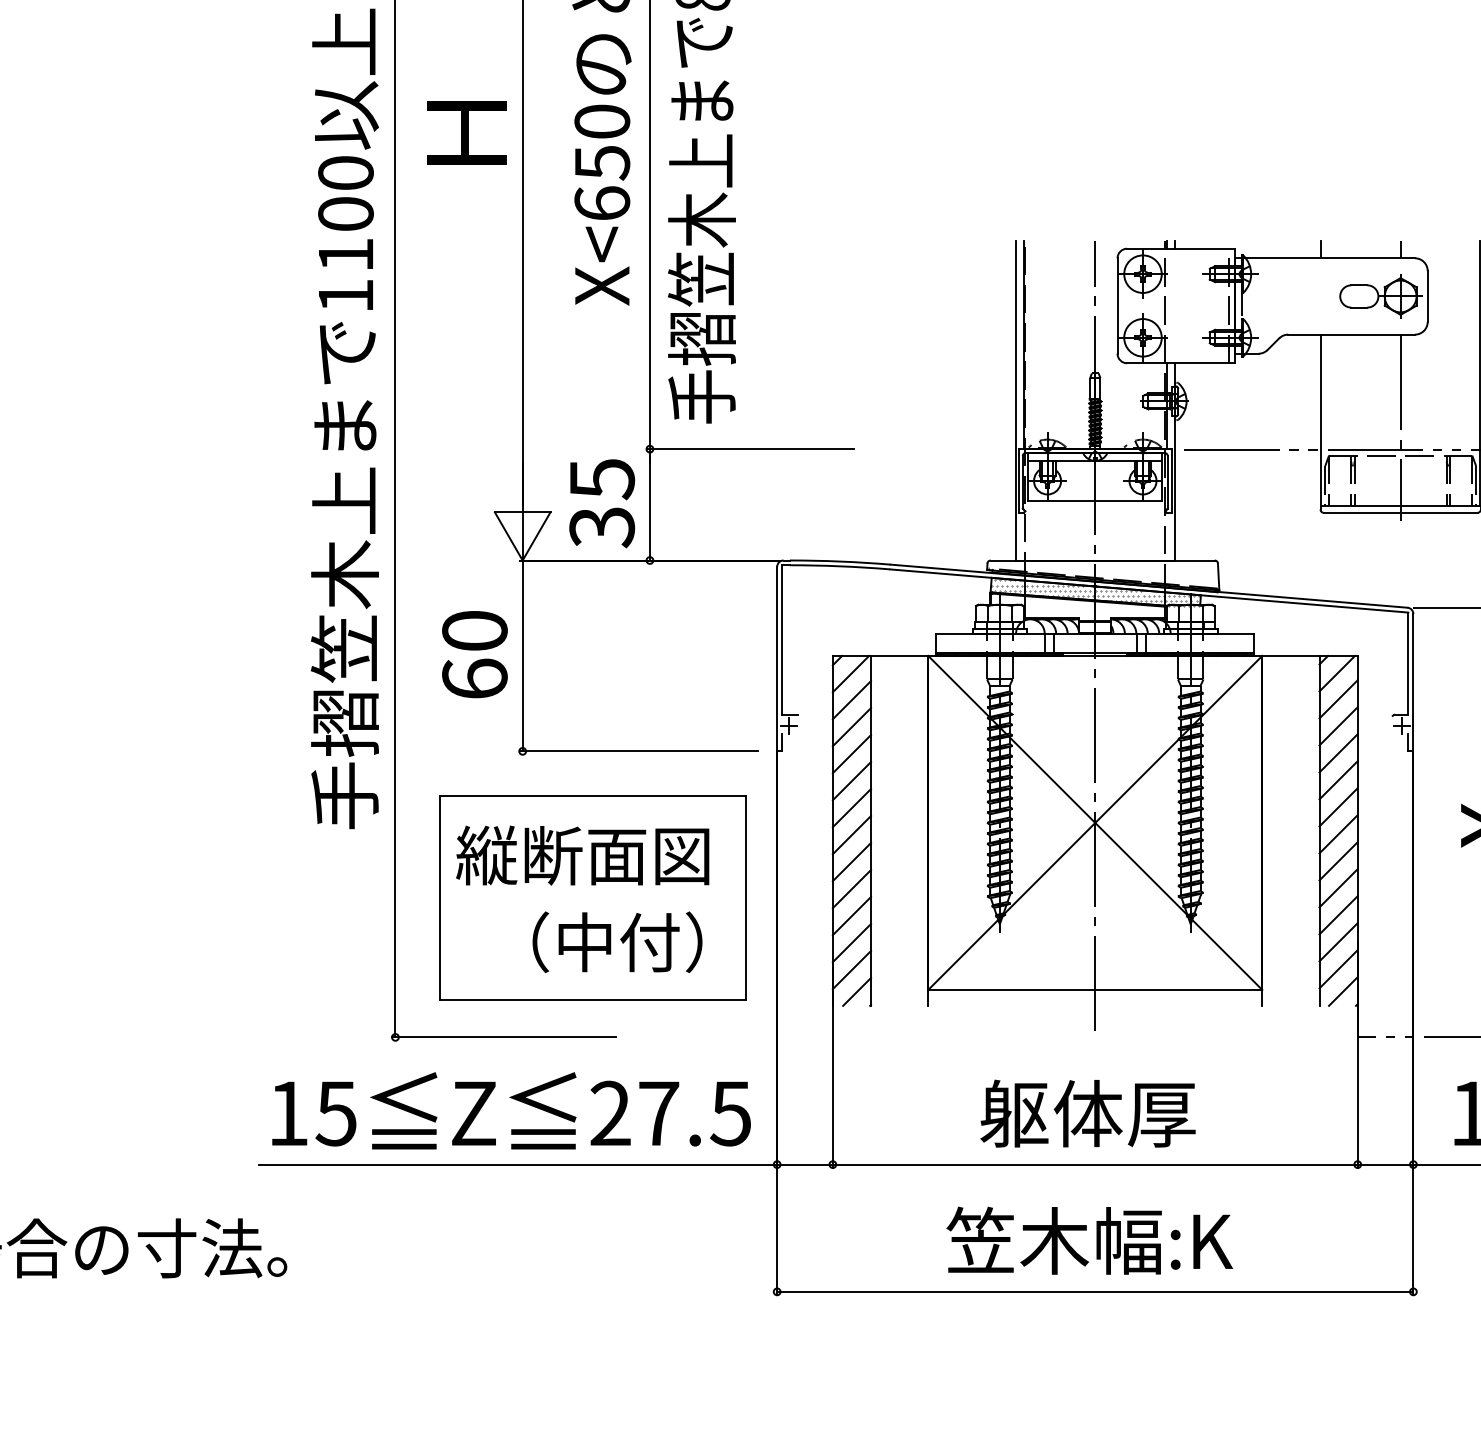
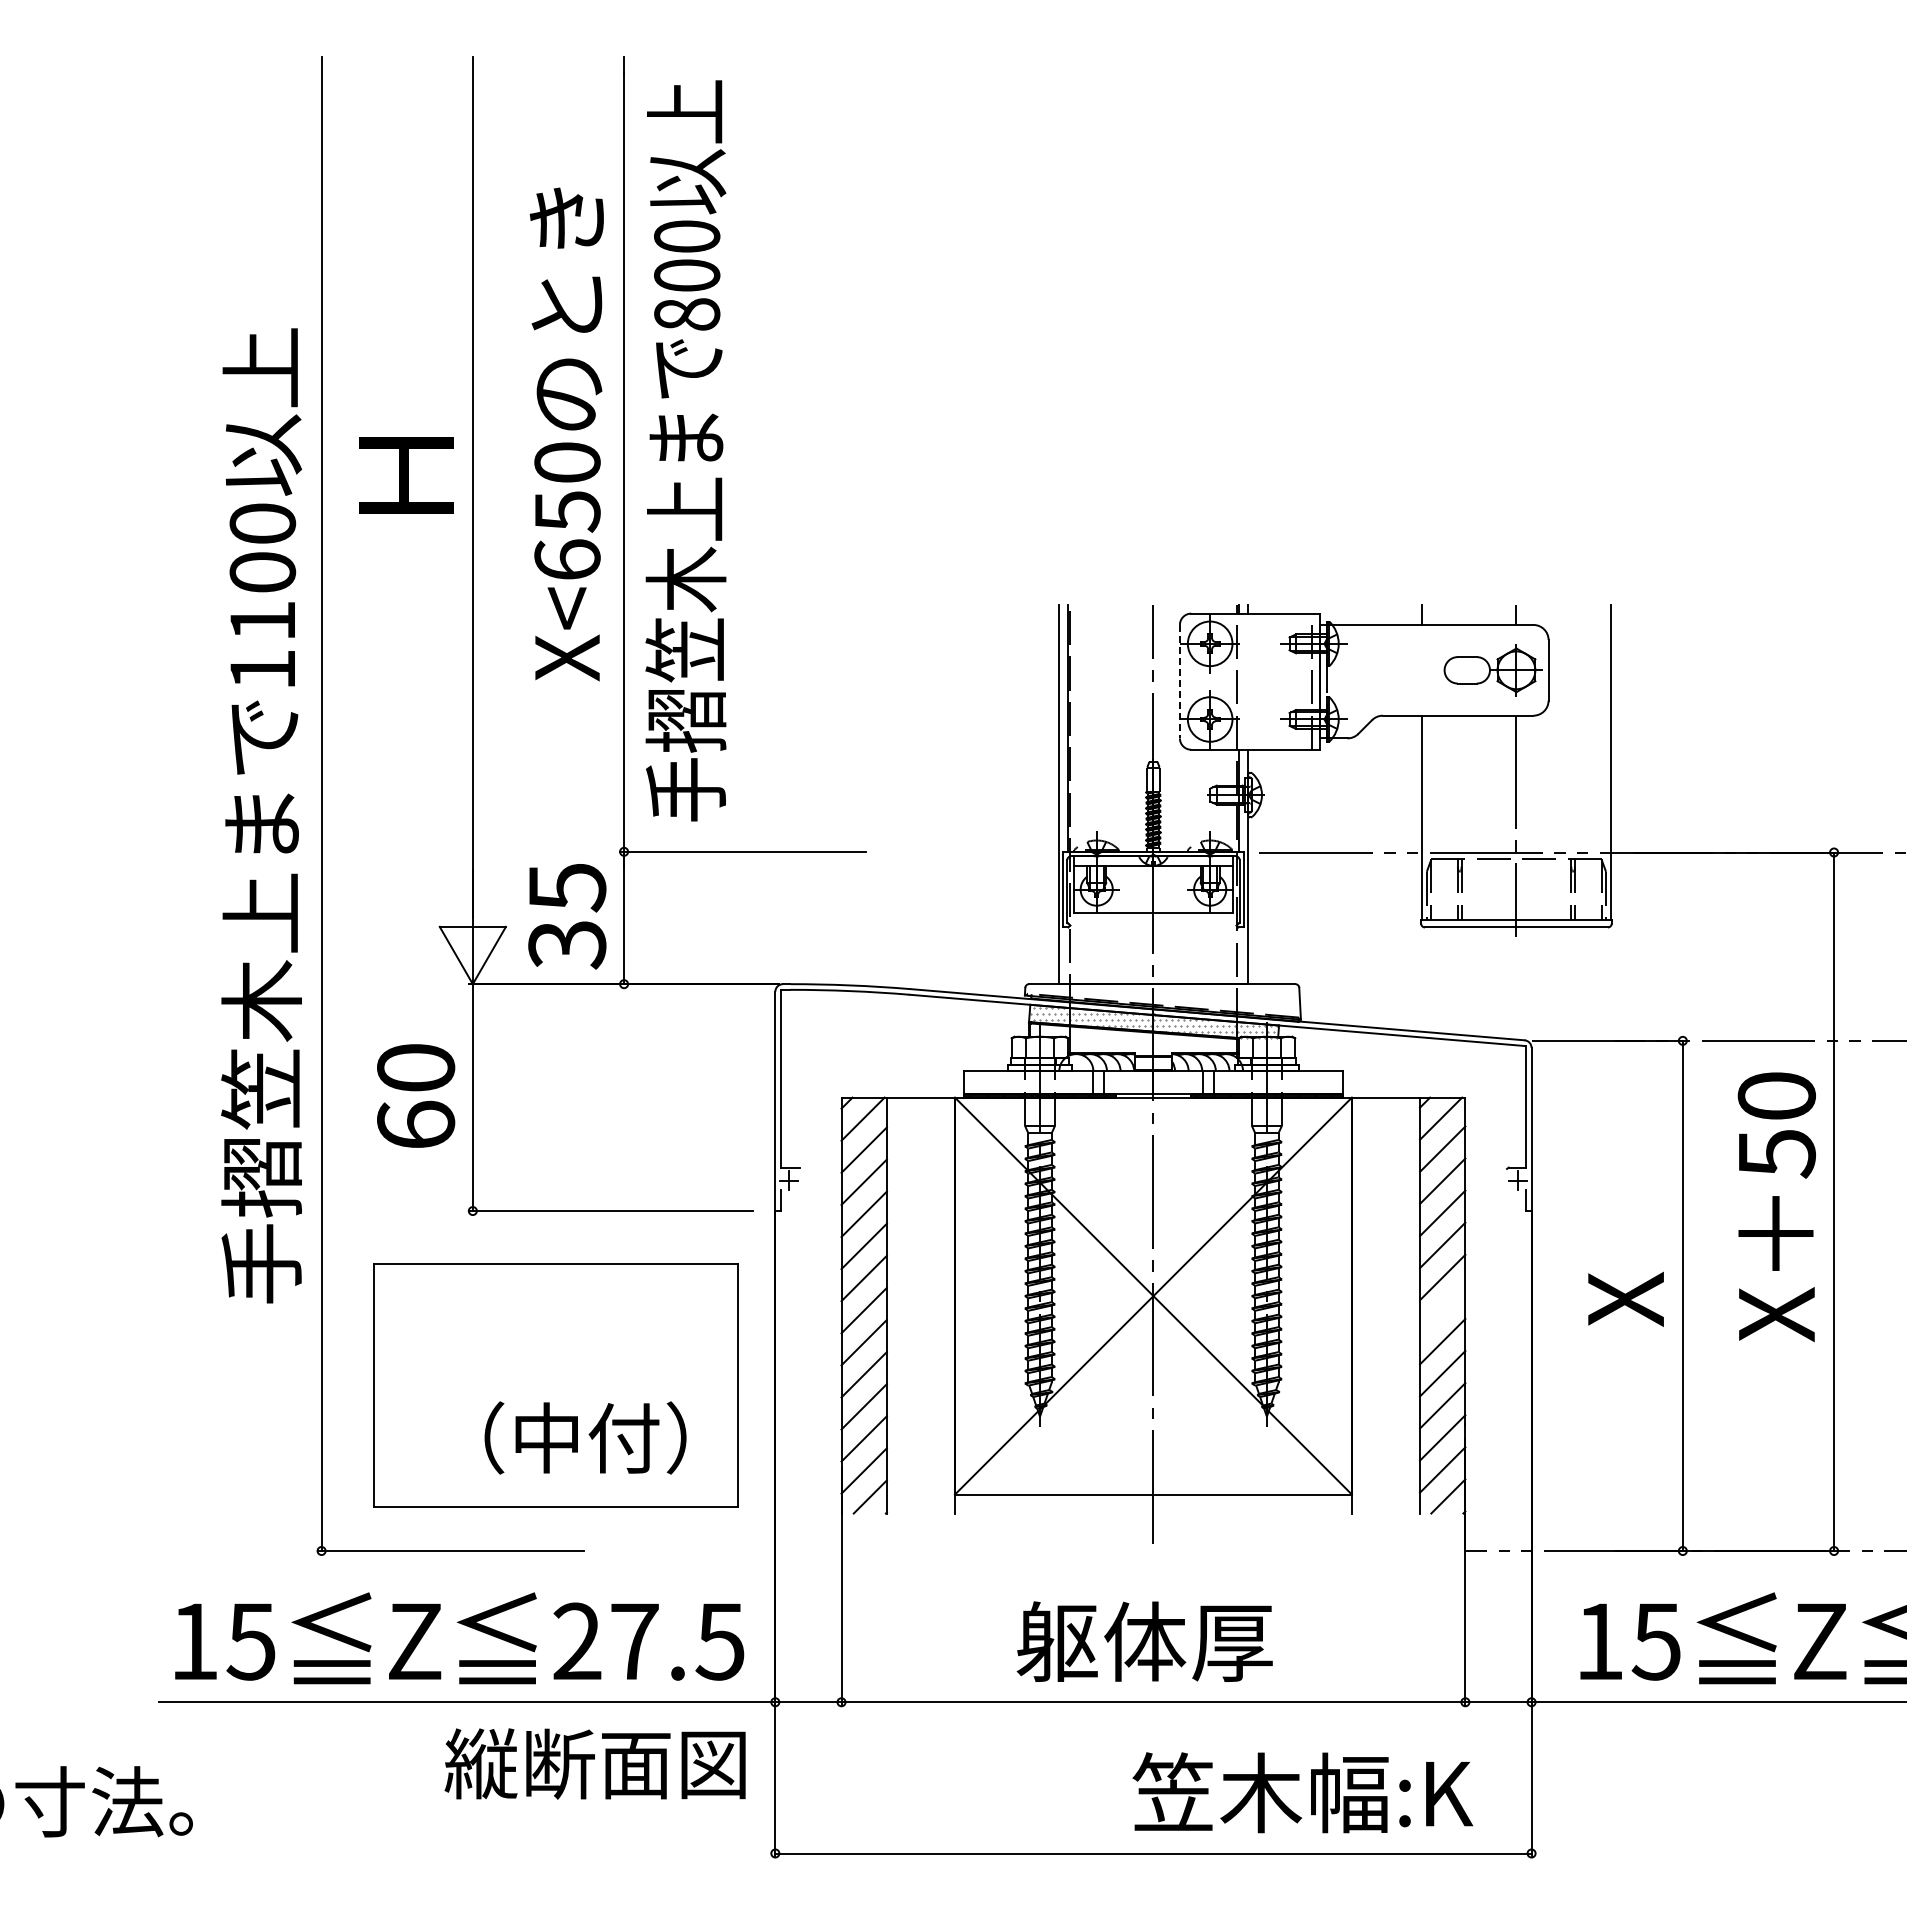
line: (1117, 305) -> (1179, 681), solid -> dashed
line: (1338, 834) -> (1442, 1309), removed
text: (582, 855) -> (594, 1763), moved
text: (1089, 1240) -> (1302, 1792), moved

